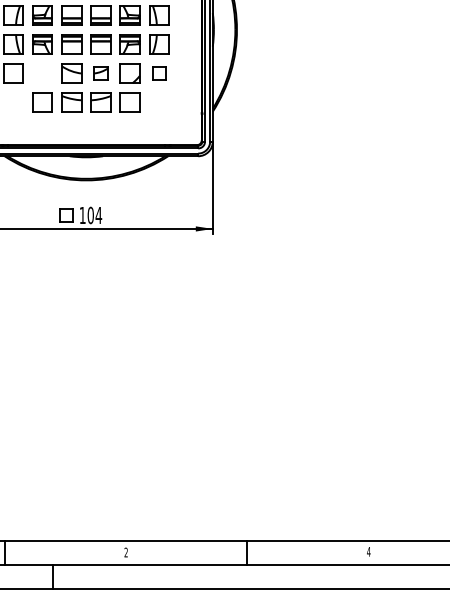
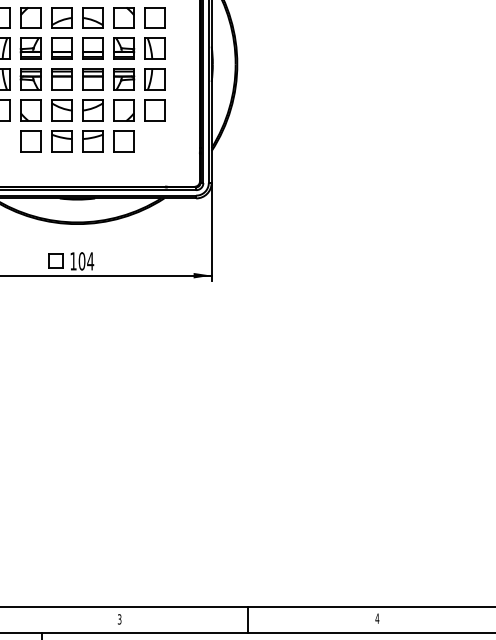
part: (42, 73) -> (30, 110), added
part: (100, 73) -> (92, 110), size x1.43
part: (158, 73) -> (154, 110), size x1.43
text: (126, 552) -> (119, 619), 2 -> 3

